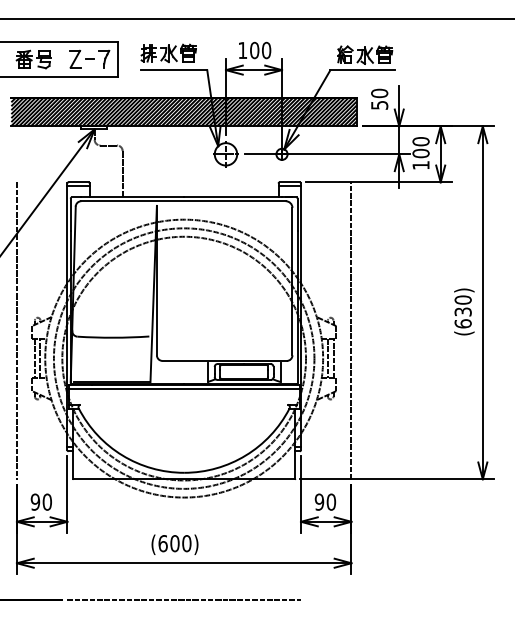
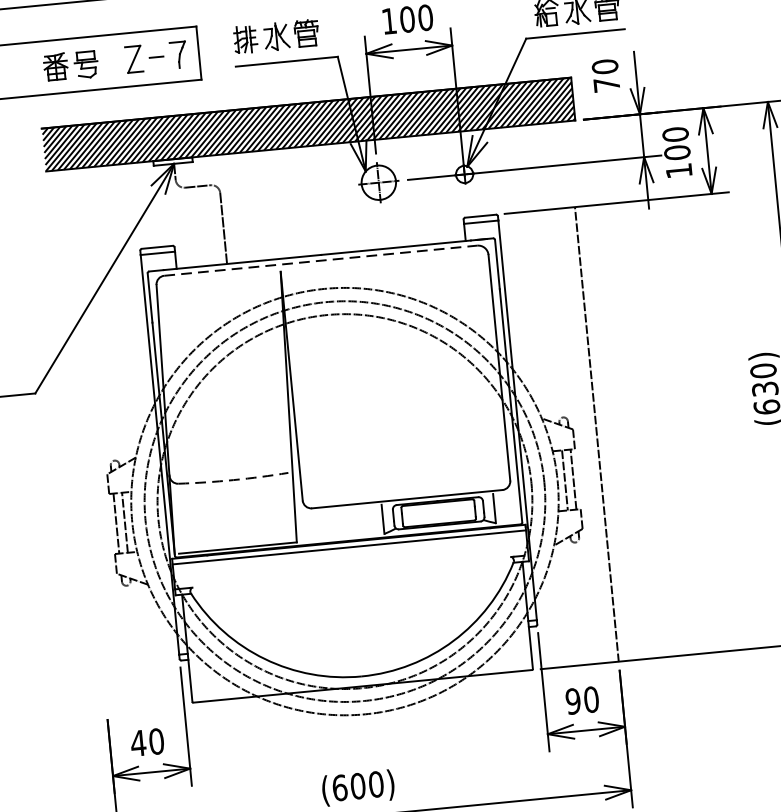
text: (379, 105) -> (606, 85), 50 -> 70
line: (184, 201) -> (322, 261), solid -> dashed
line: (16, 330) -> (84, 483), removed
arc: (113, 337) -> (233, 479), solid -> dashed
text: (35, 501) -> (138, 742), 90 -> 40

